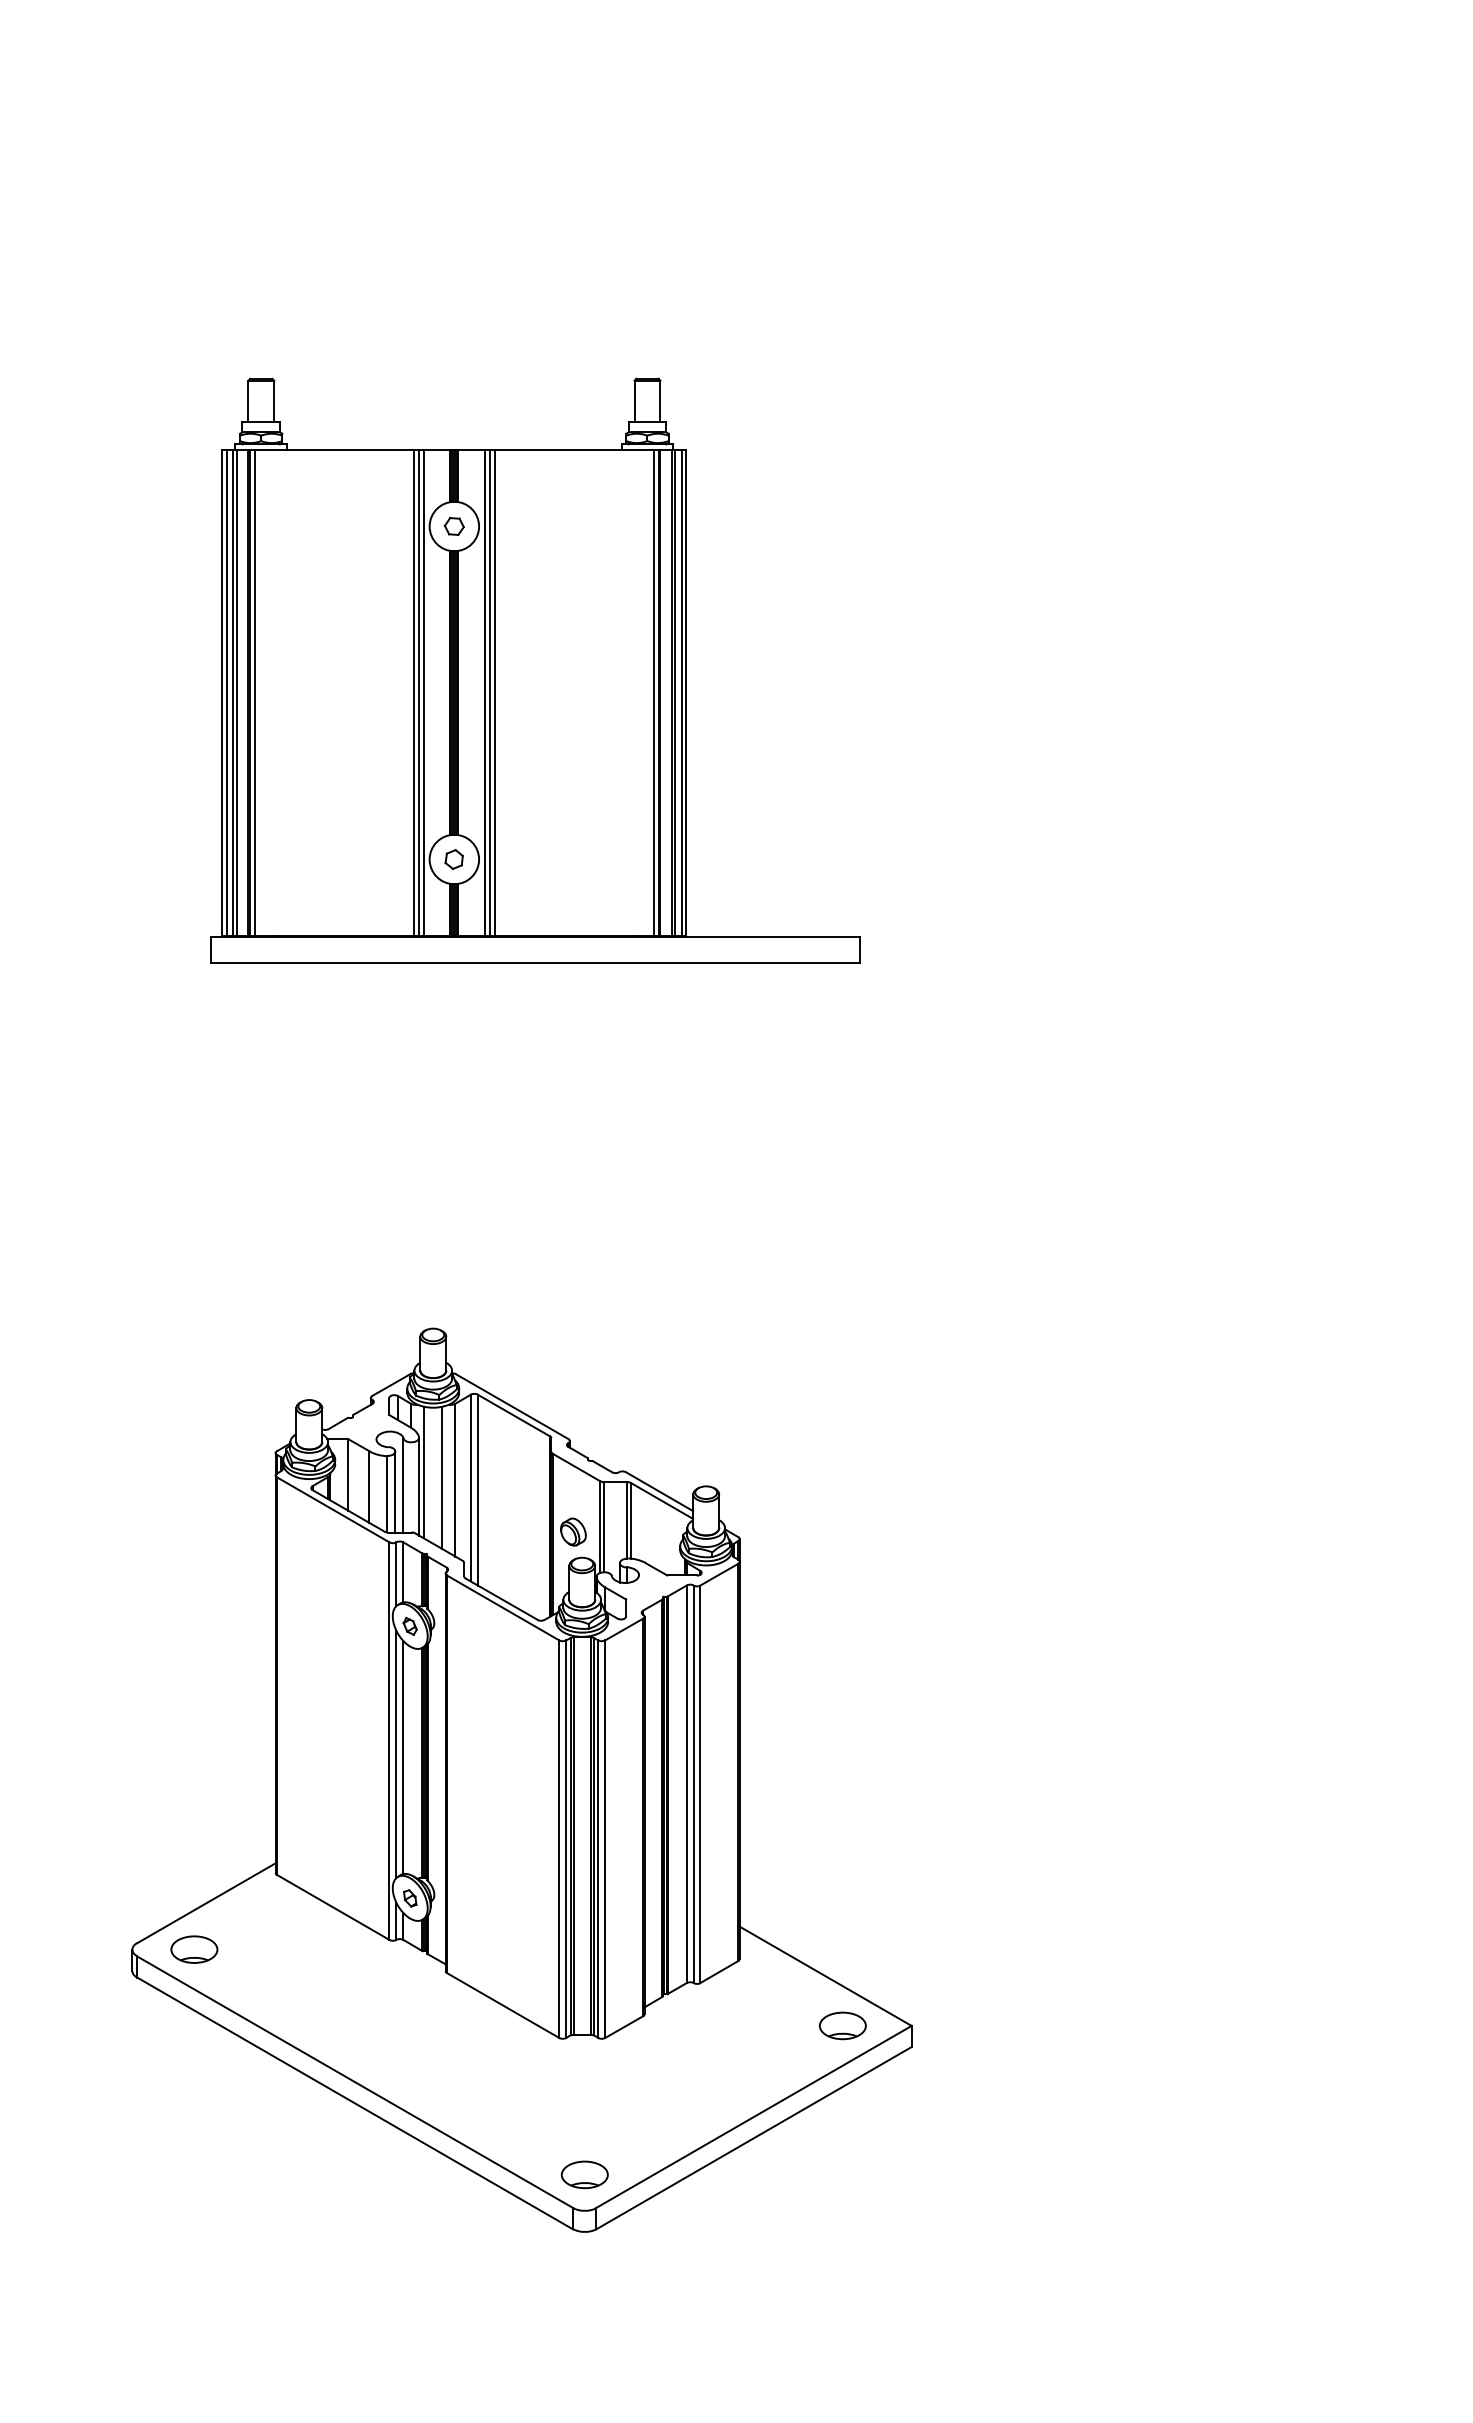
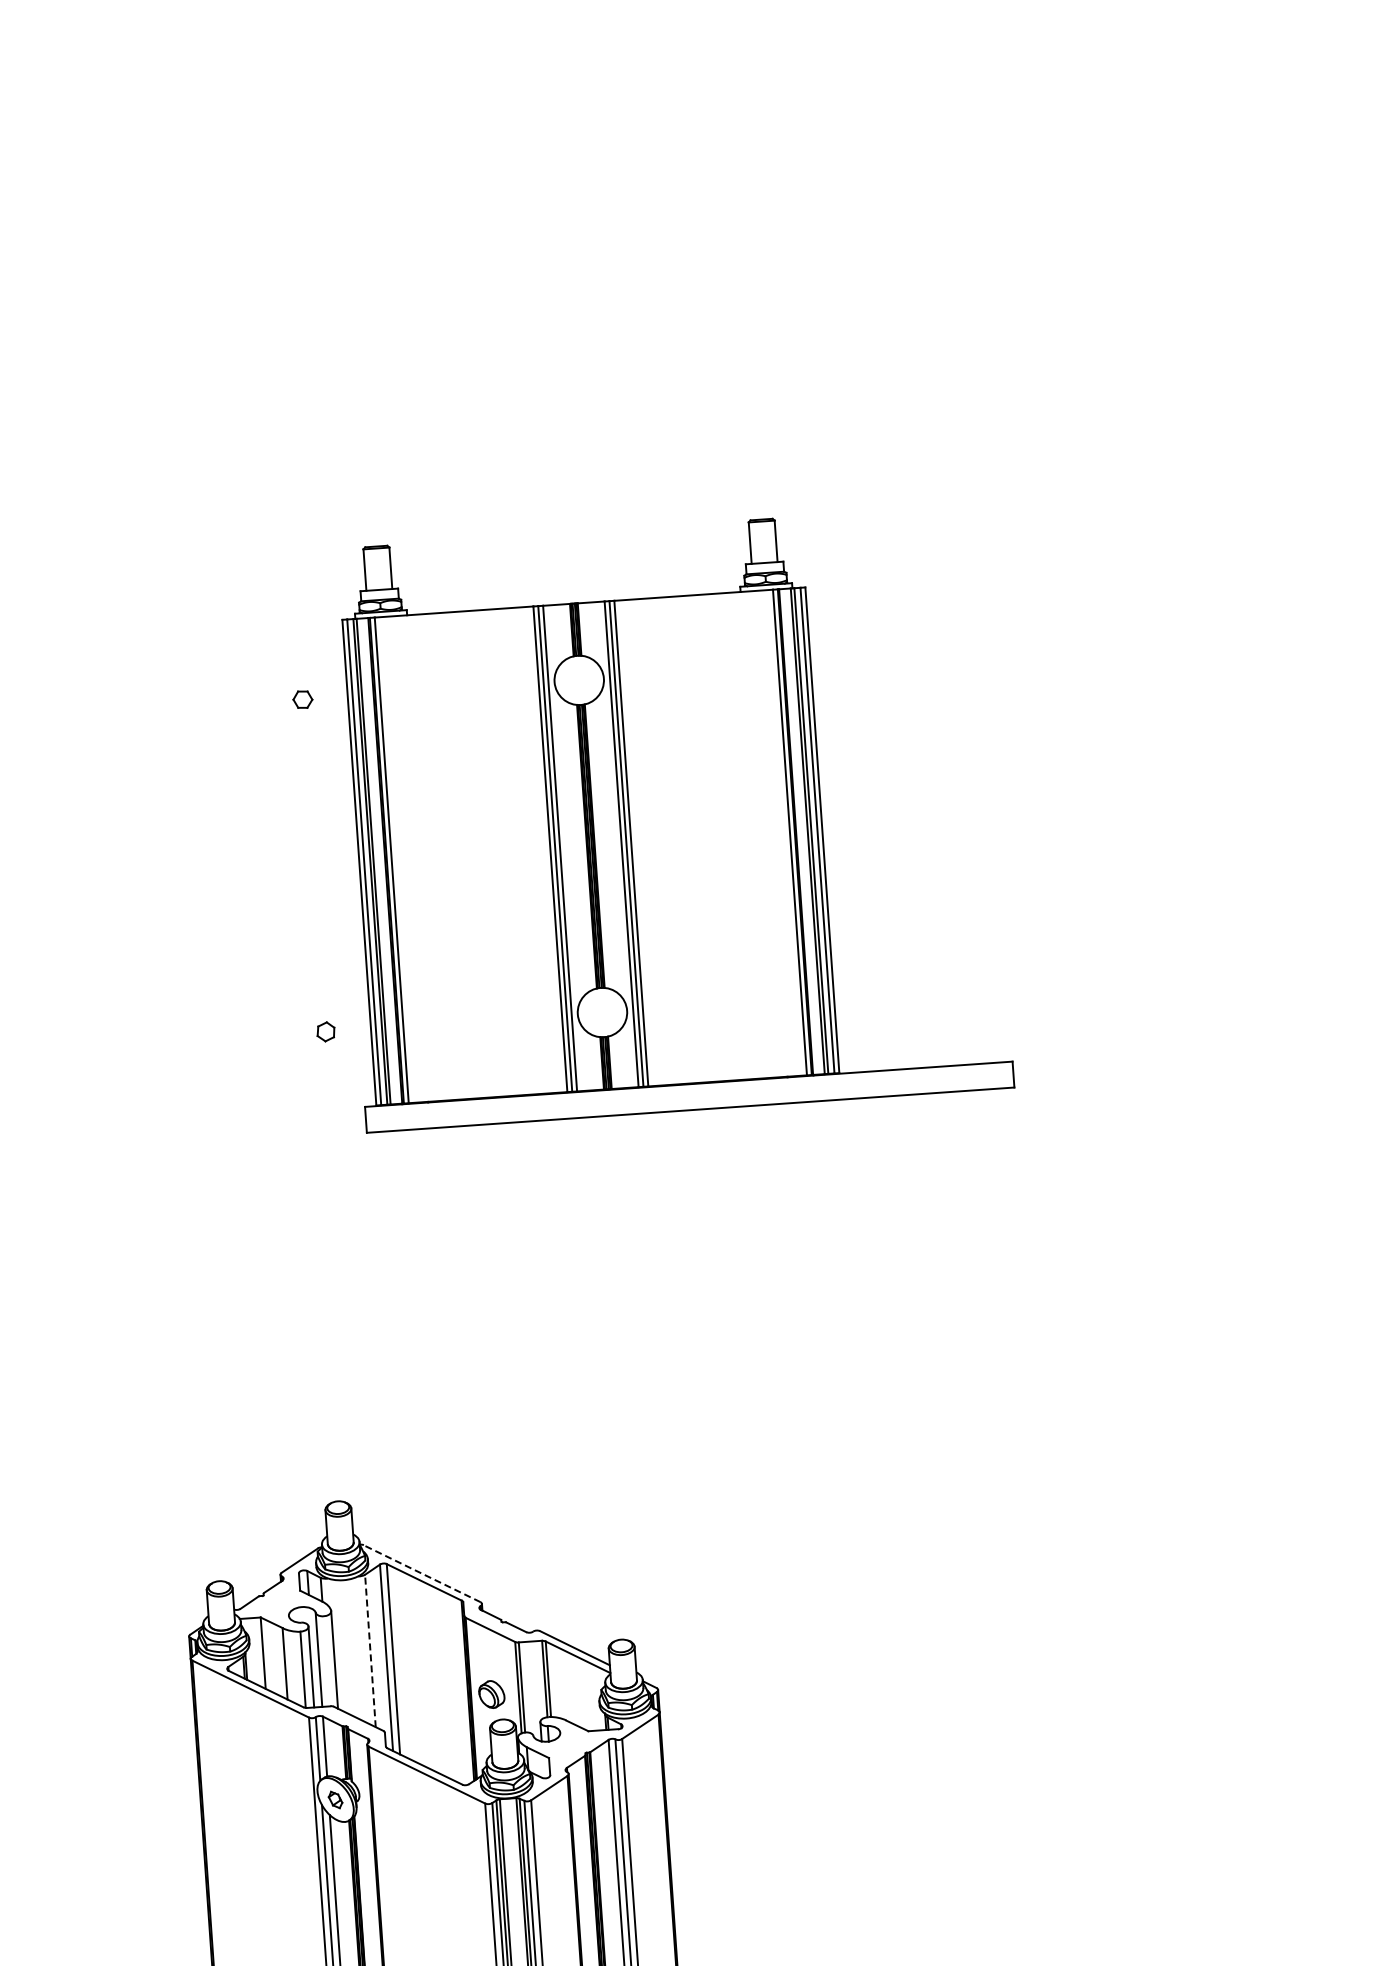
part: (535, 670) -> (670, 818), moved
line: (512, 1406) -> (422, 1573), solid -> dashed
line: (424, 1472) -> (339, 1645), removed
line: (442, 1477) -> (357, 1649), removed
line: (455, 1479) -> (370, 1650), solid -> dashed

